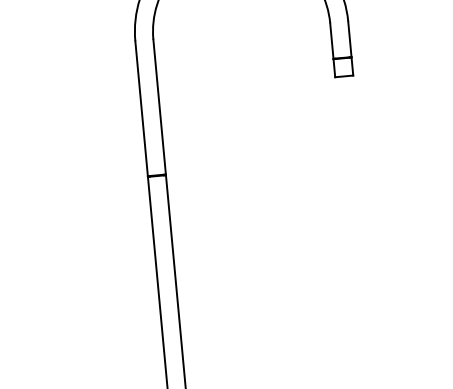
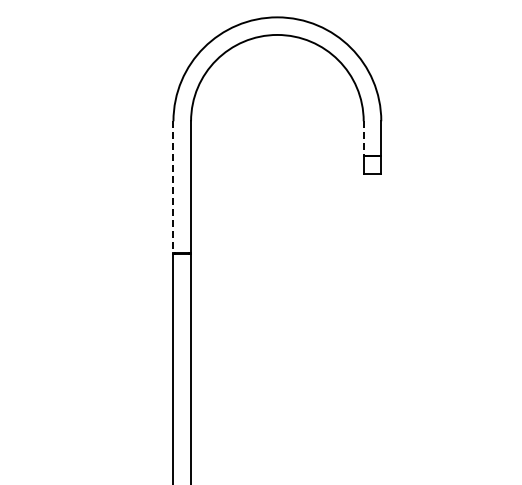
line: (331, 41) -> (363, 139), solid -> dashed
line: (141, 109) -> (173, 187), solid -> dashed

